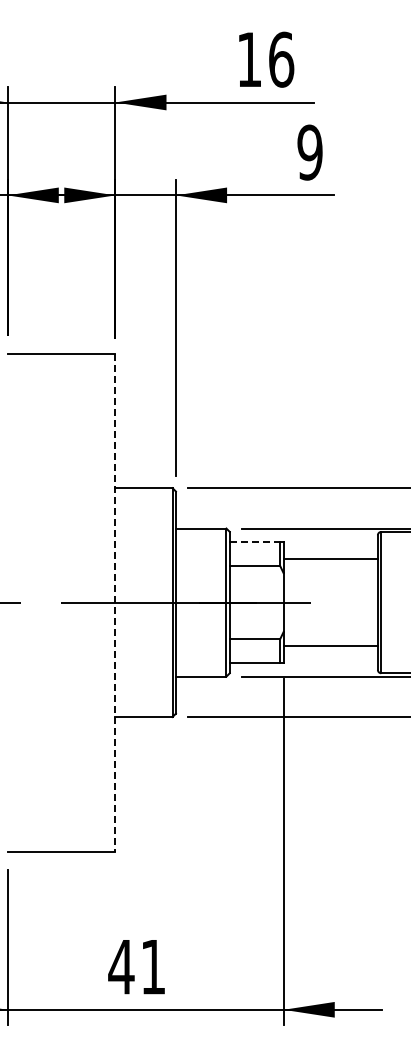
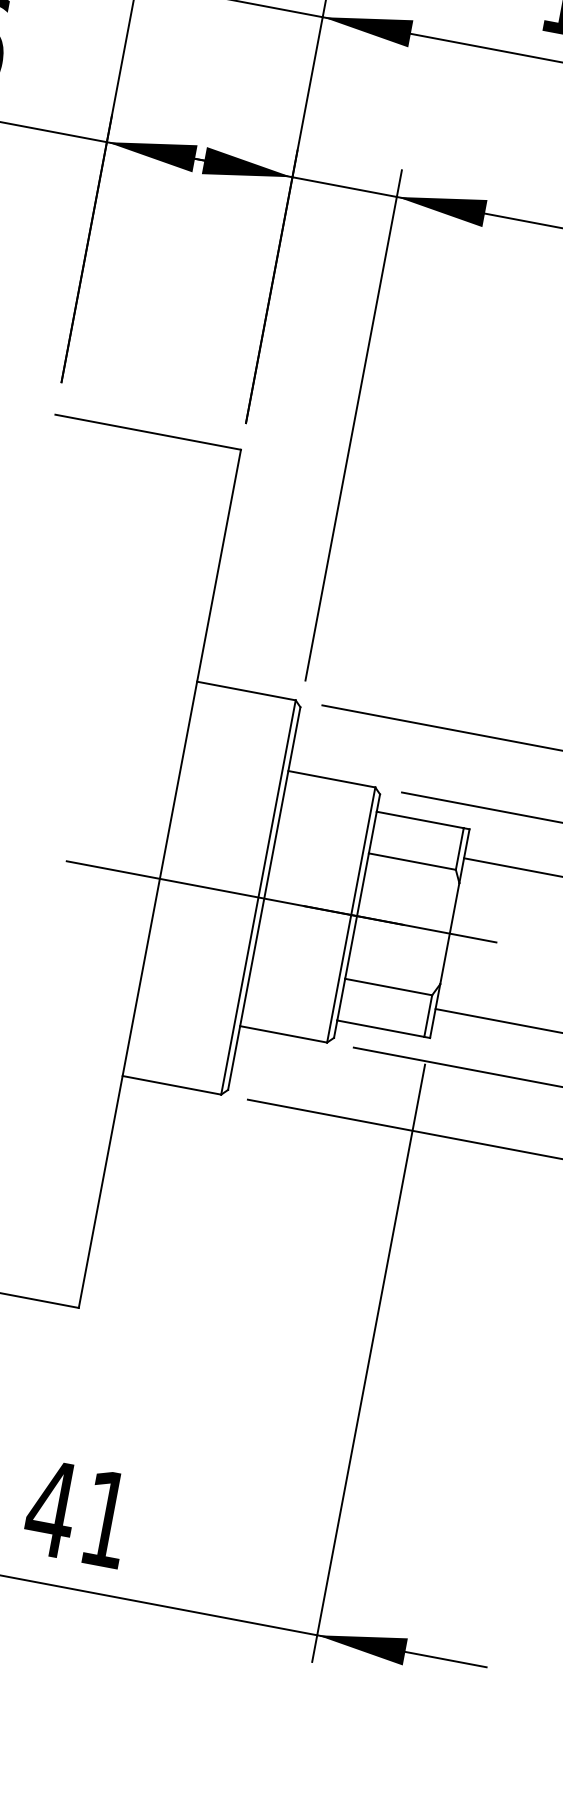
line: (255, 542) -> (420, 820), dashed -> solid
line: (115, 603) -> (159, 880), dashed -> solid

